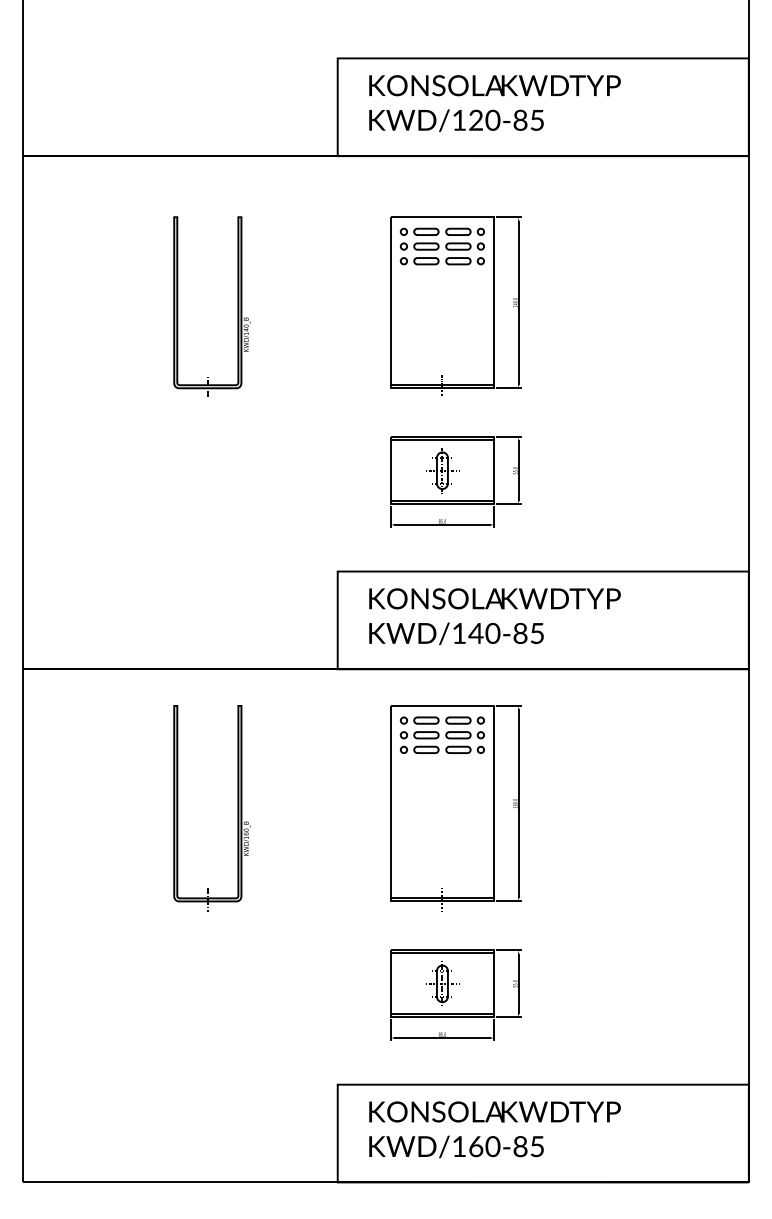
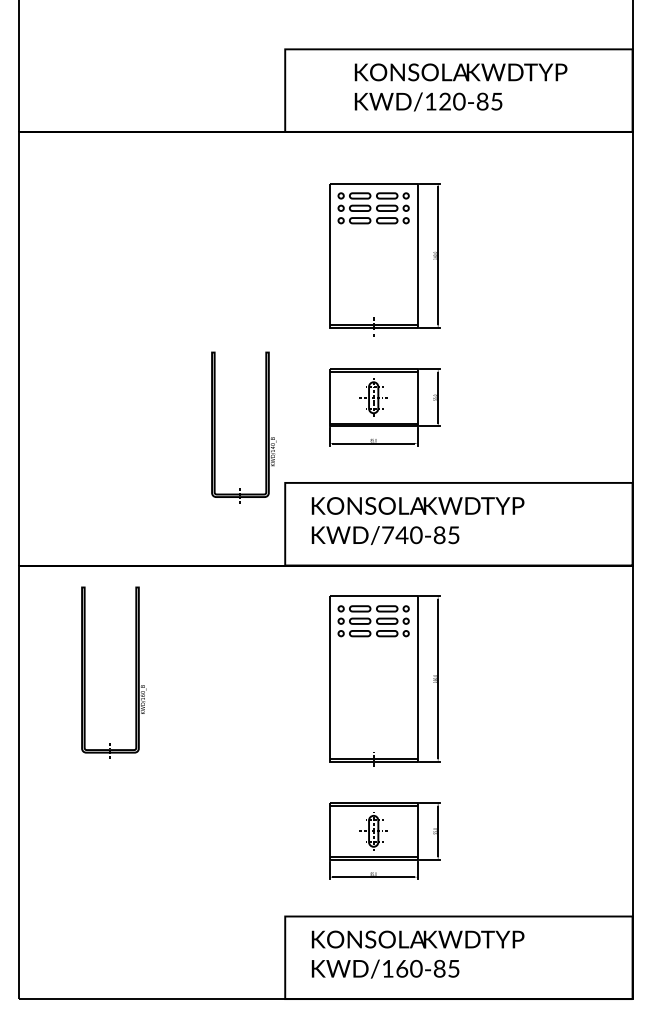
text: (494, 103) -> (460, 87), moved
part: (237, 305) -> (265, 427), moved
text: (459, 632) -> (388, 534), KWD/140-85 -> KWD/740-85
part: (237, 806) -> (135, 672), moved

